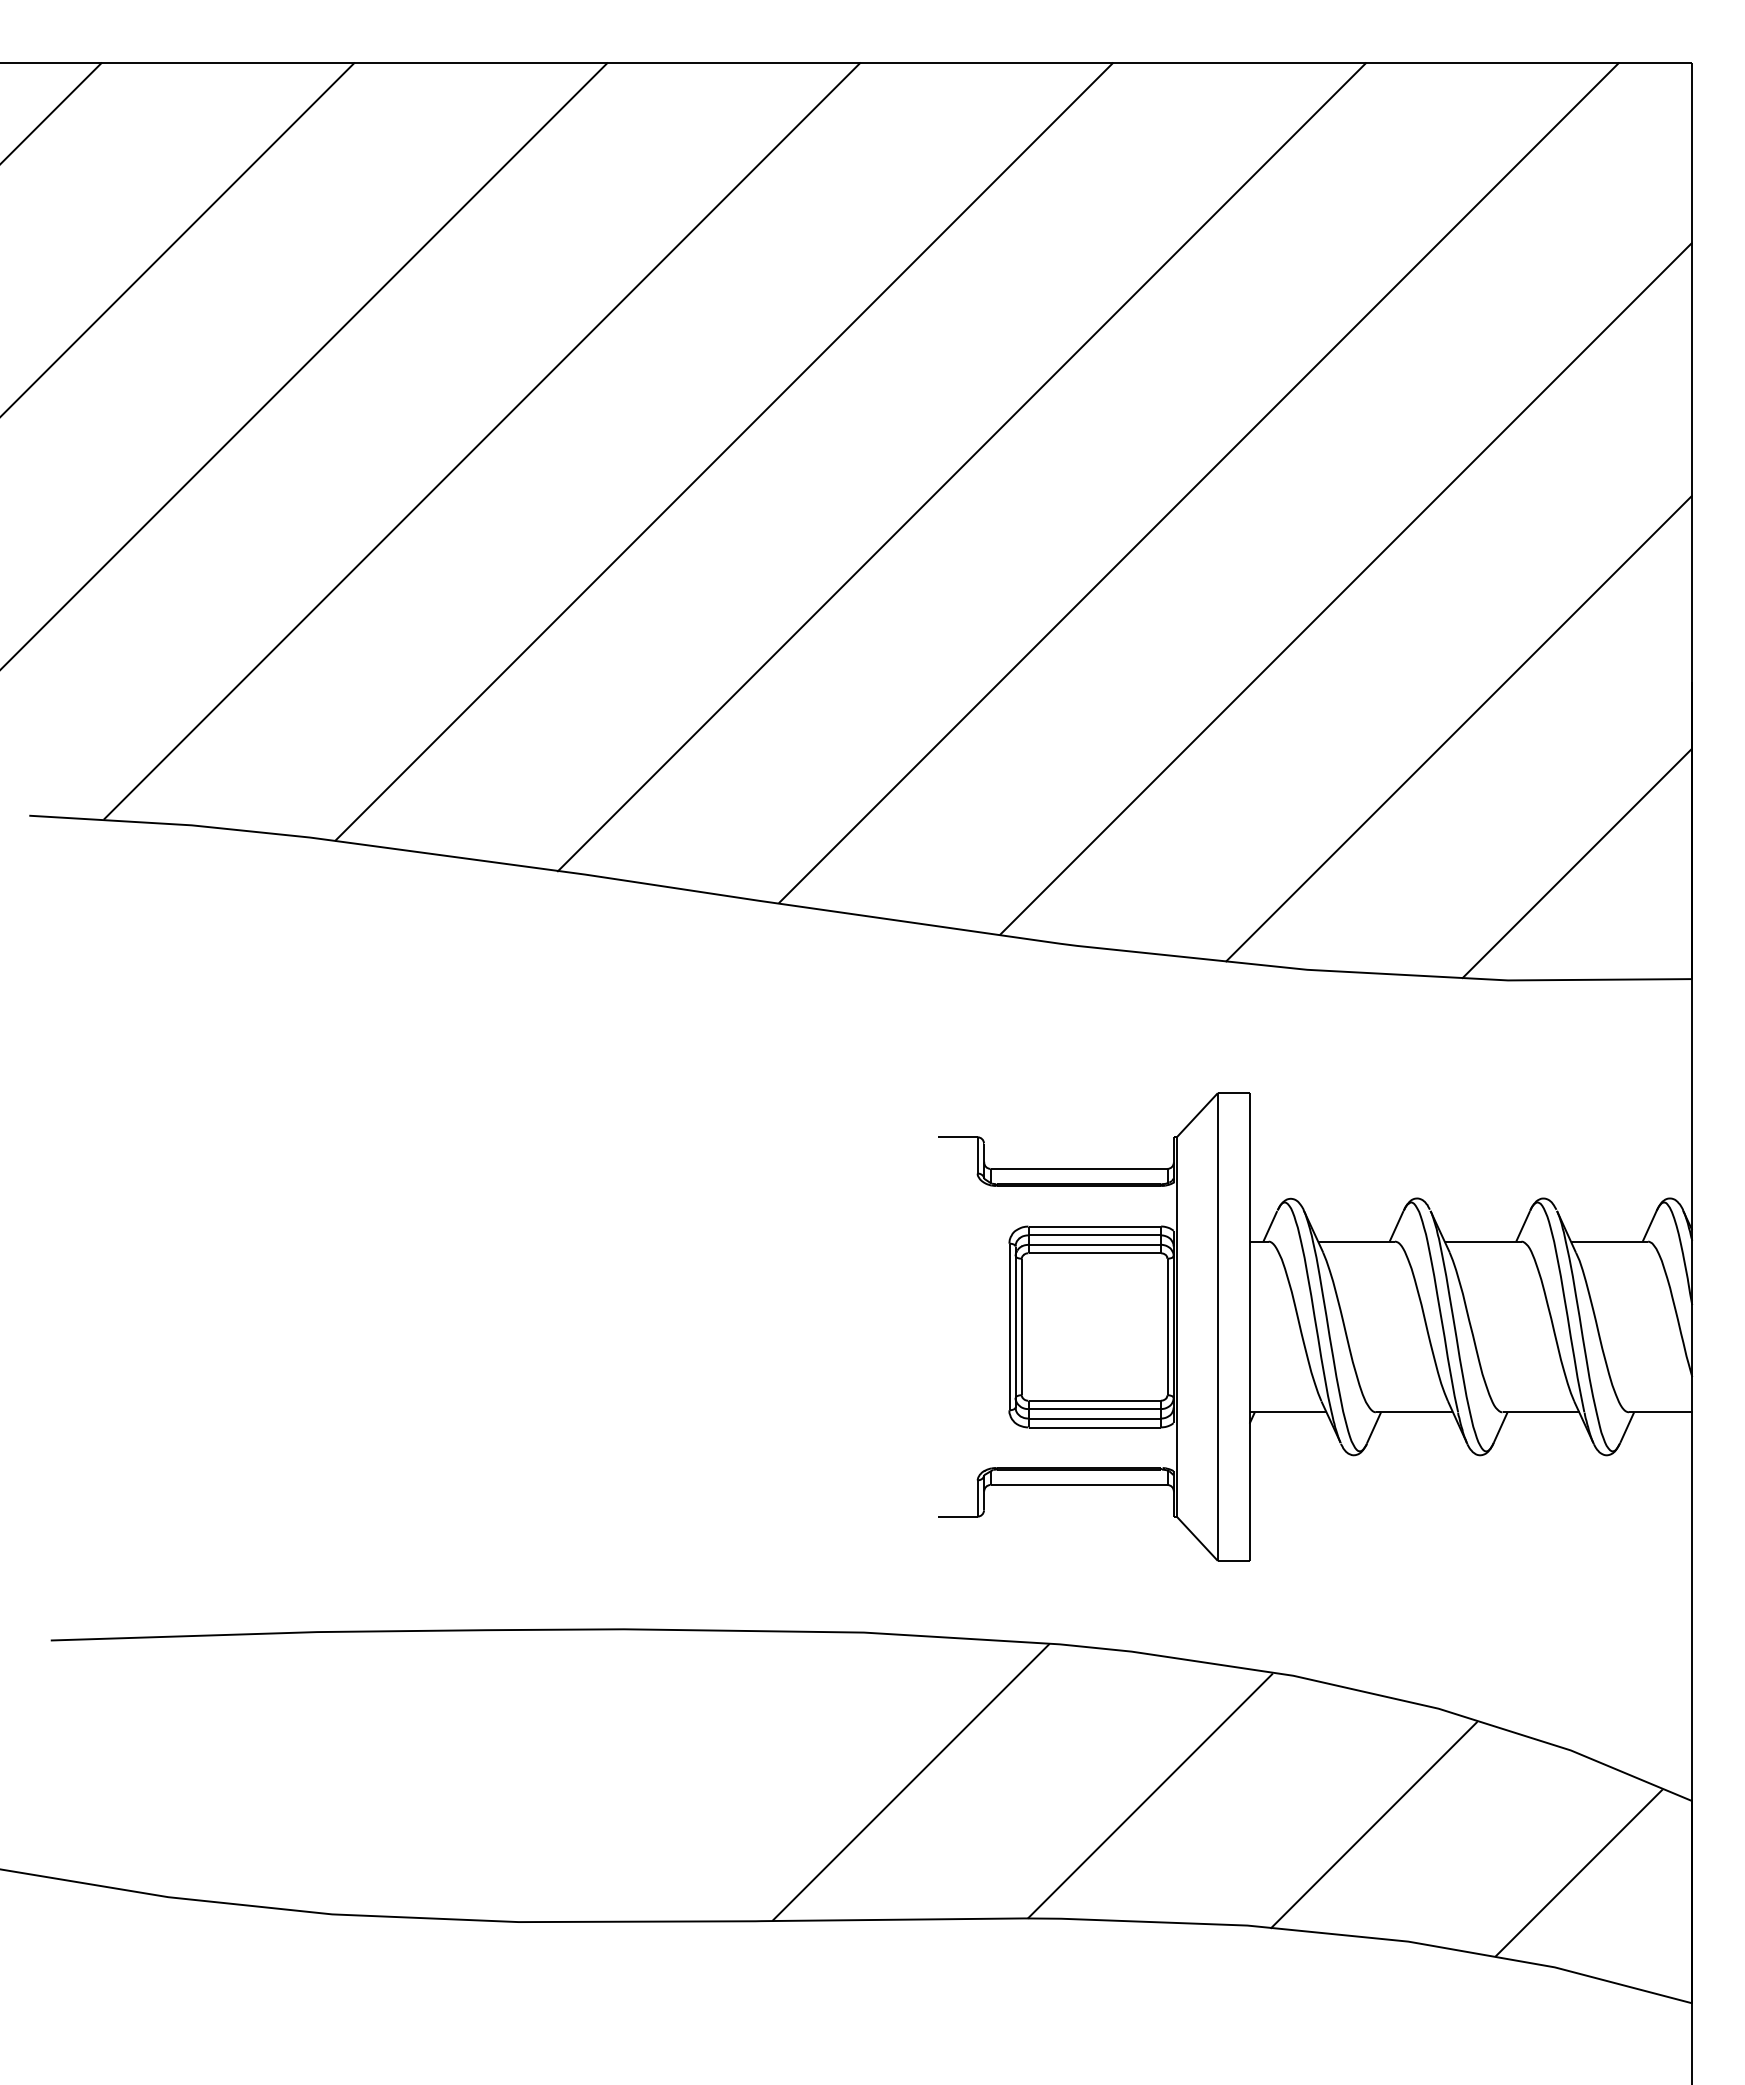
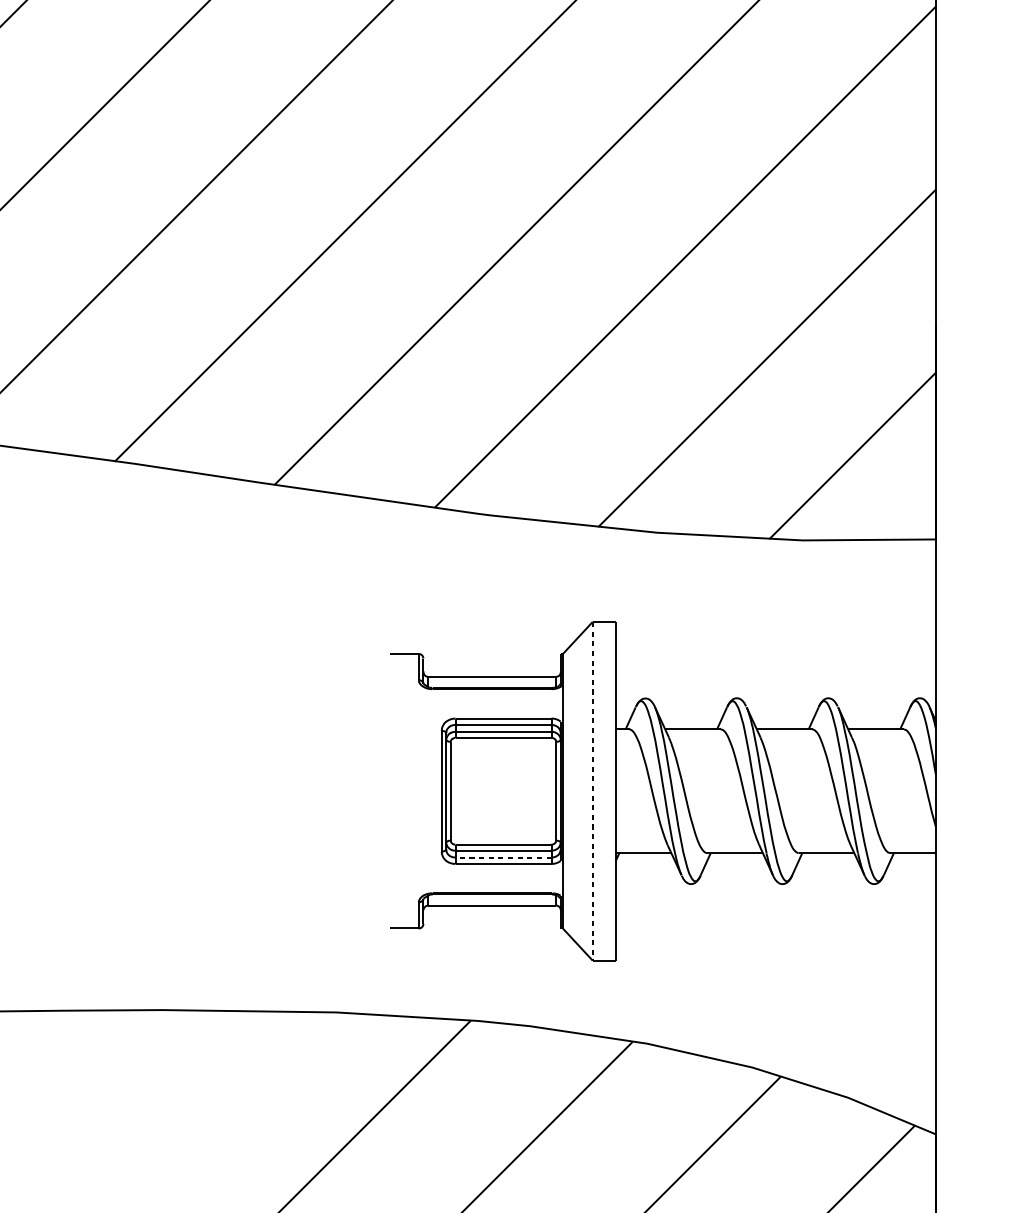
line: (1217, 1327) -> (592, 791), solid -> dashed
line: (1094, 1418) -> (503, 857), solid -> dashed

